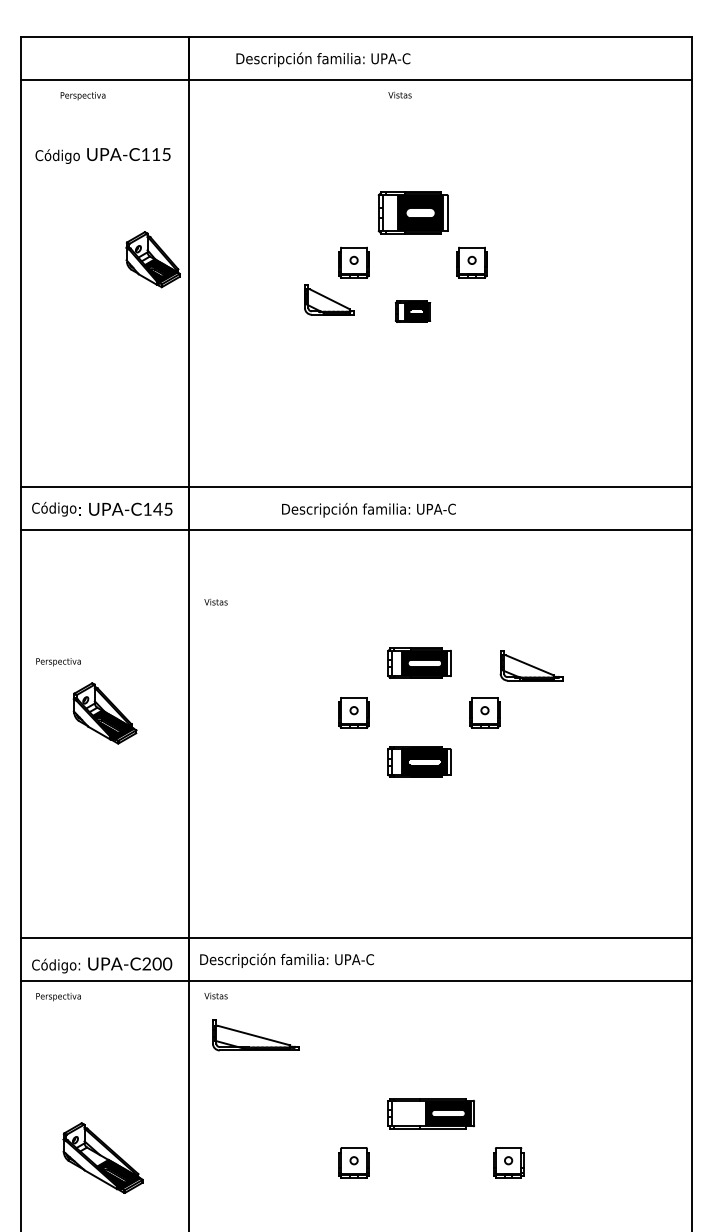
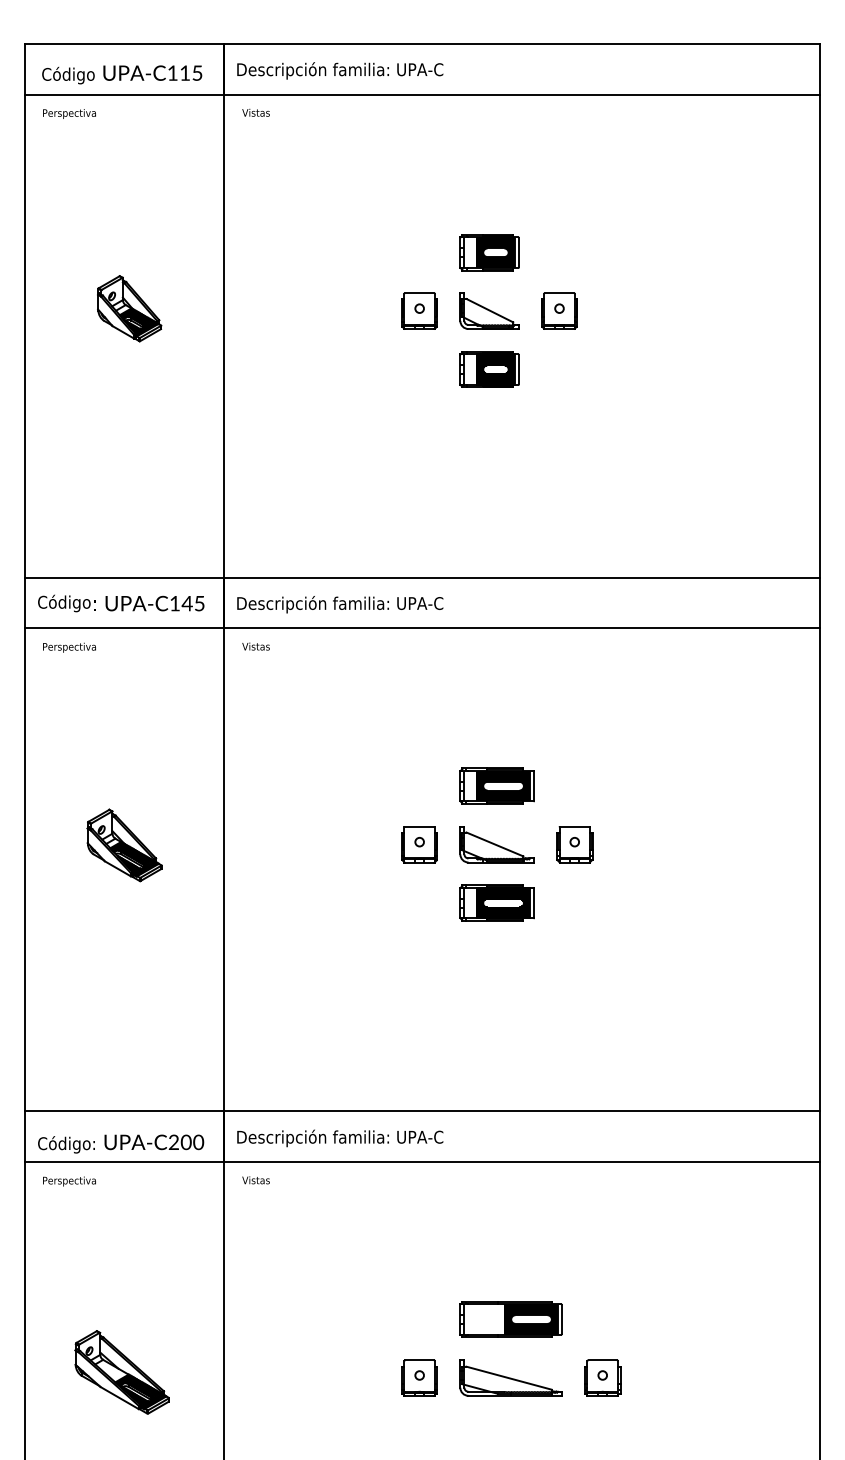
text: (323, 59) -> (340, 70), moved
text: (399, 94) -> (255, 112), moved
text: (83, 95) -> (69, 113), moved
text: (103, 155) -> (122, 74), moved
part: (413, 213) -> (489, 252), size x0.71
part: (153, 259) -> (129, 308), moved
part: (329, 299) -> (489, 310), moved
part: (413, 311) -> (489, 369), size x1.43
text: (369, 510) -> (340, 604), moved
text: (215, 602) -> (255, 646), moved
text: (58, 661) -> (69, 647), moved
part: (531, 665) -> (496, 844), moved
part: (255, 1034) -> (510, 1377), moved

